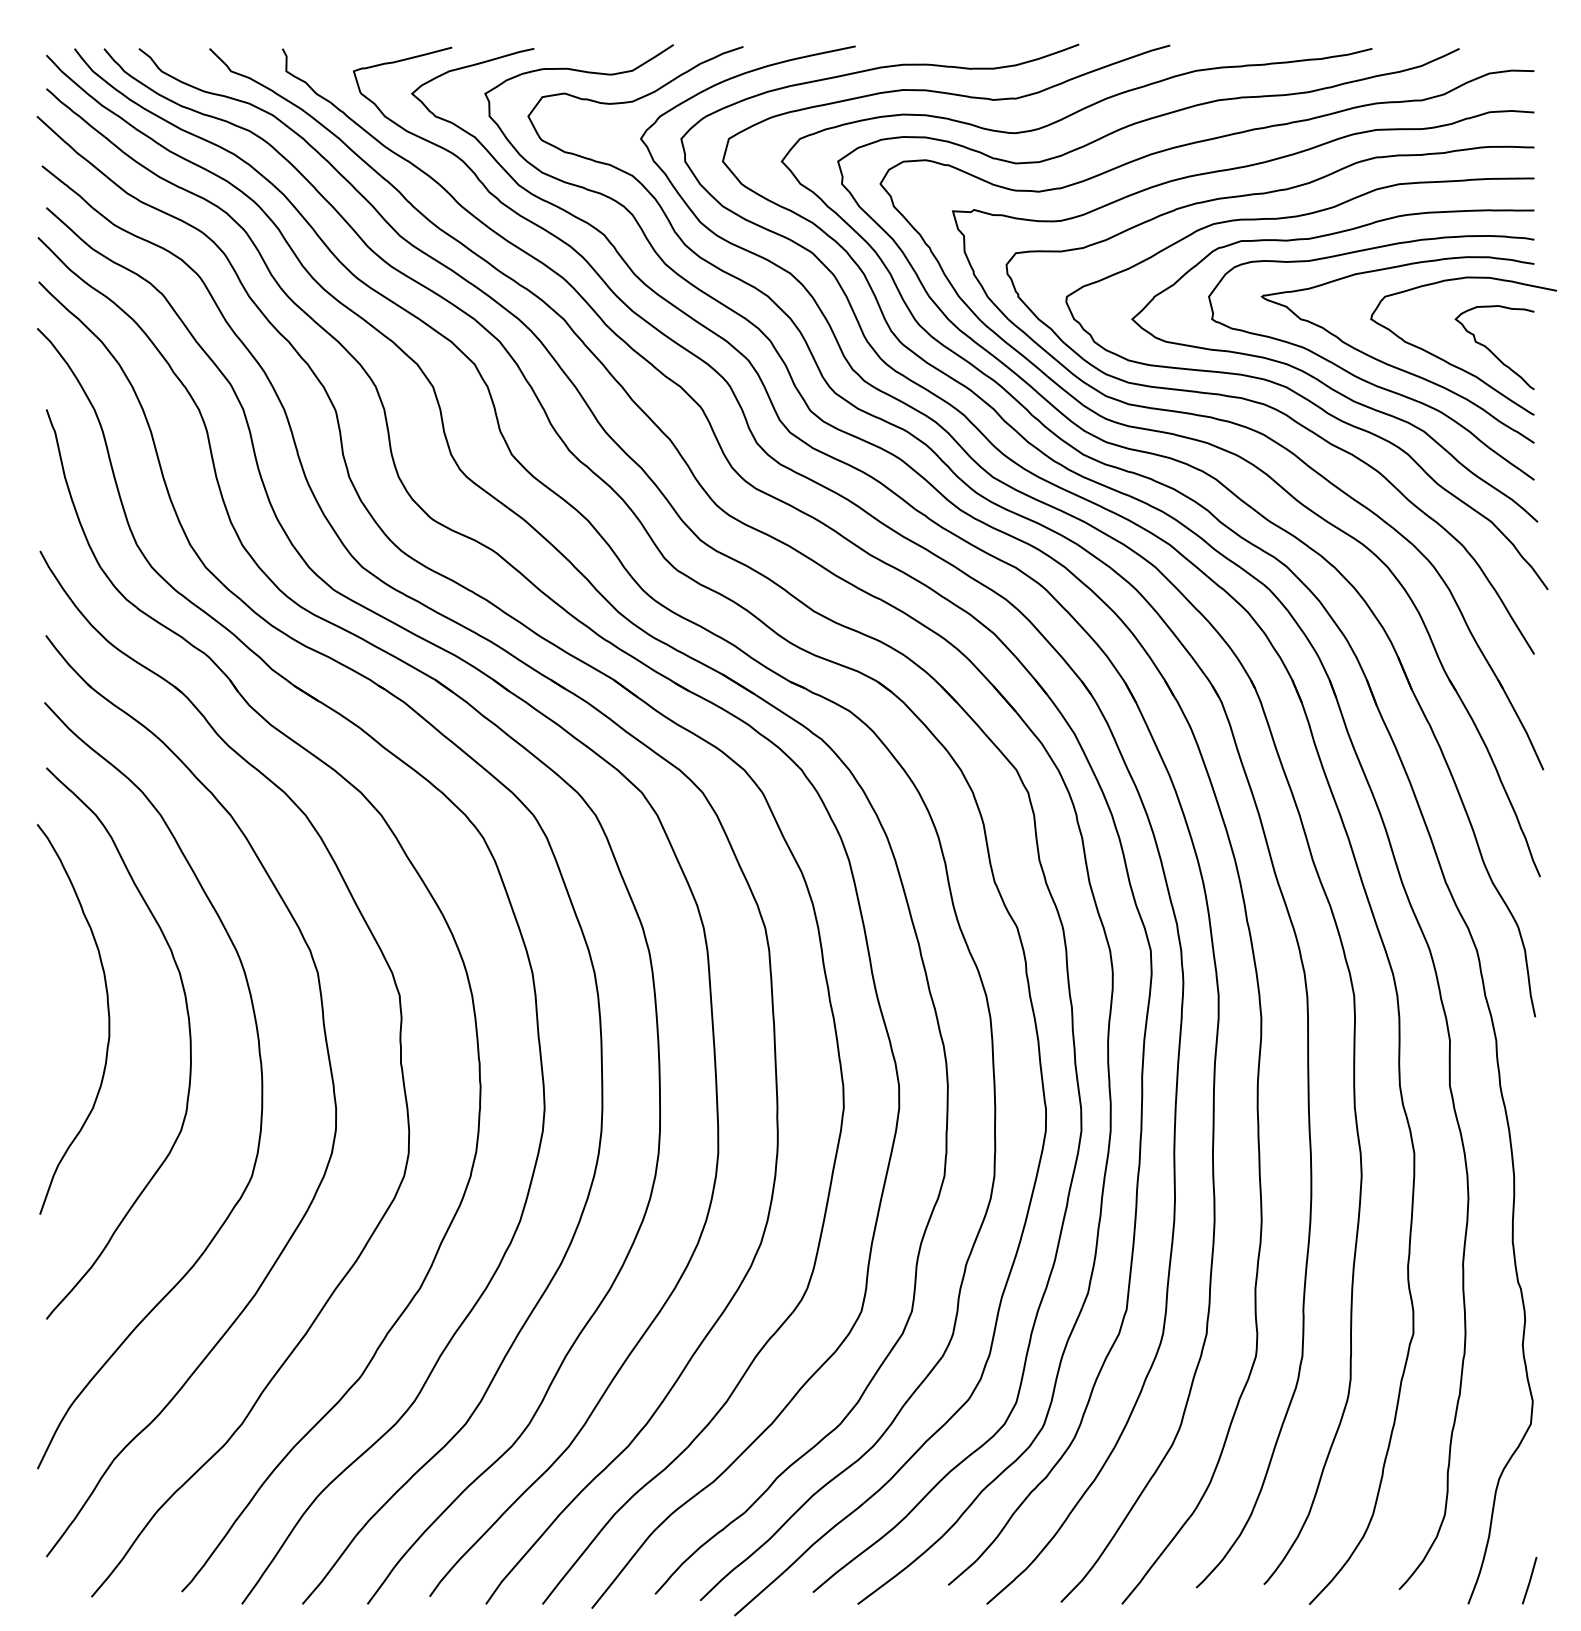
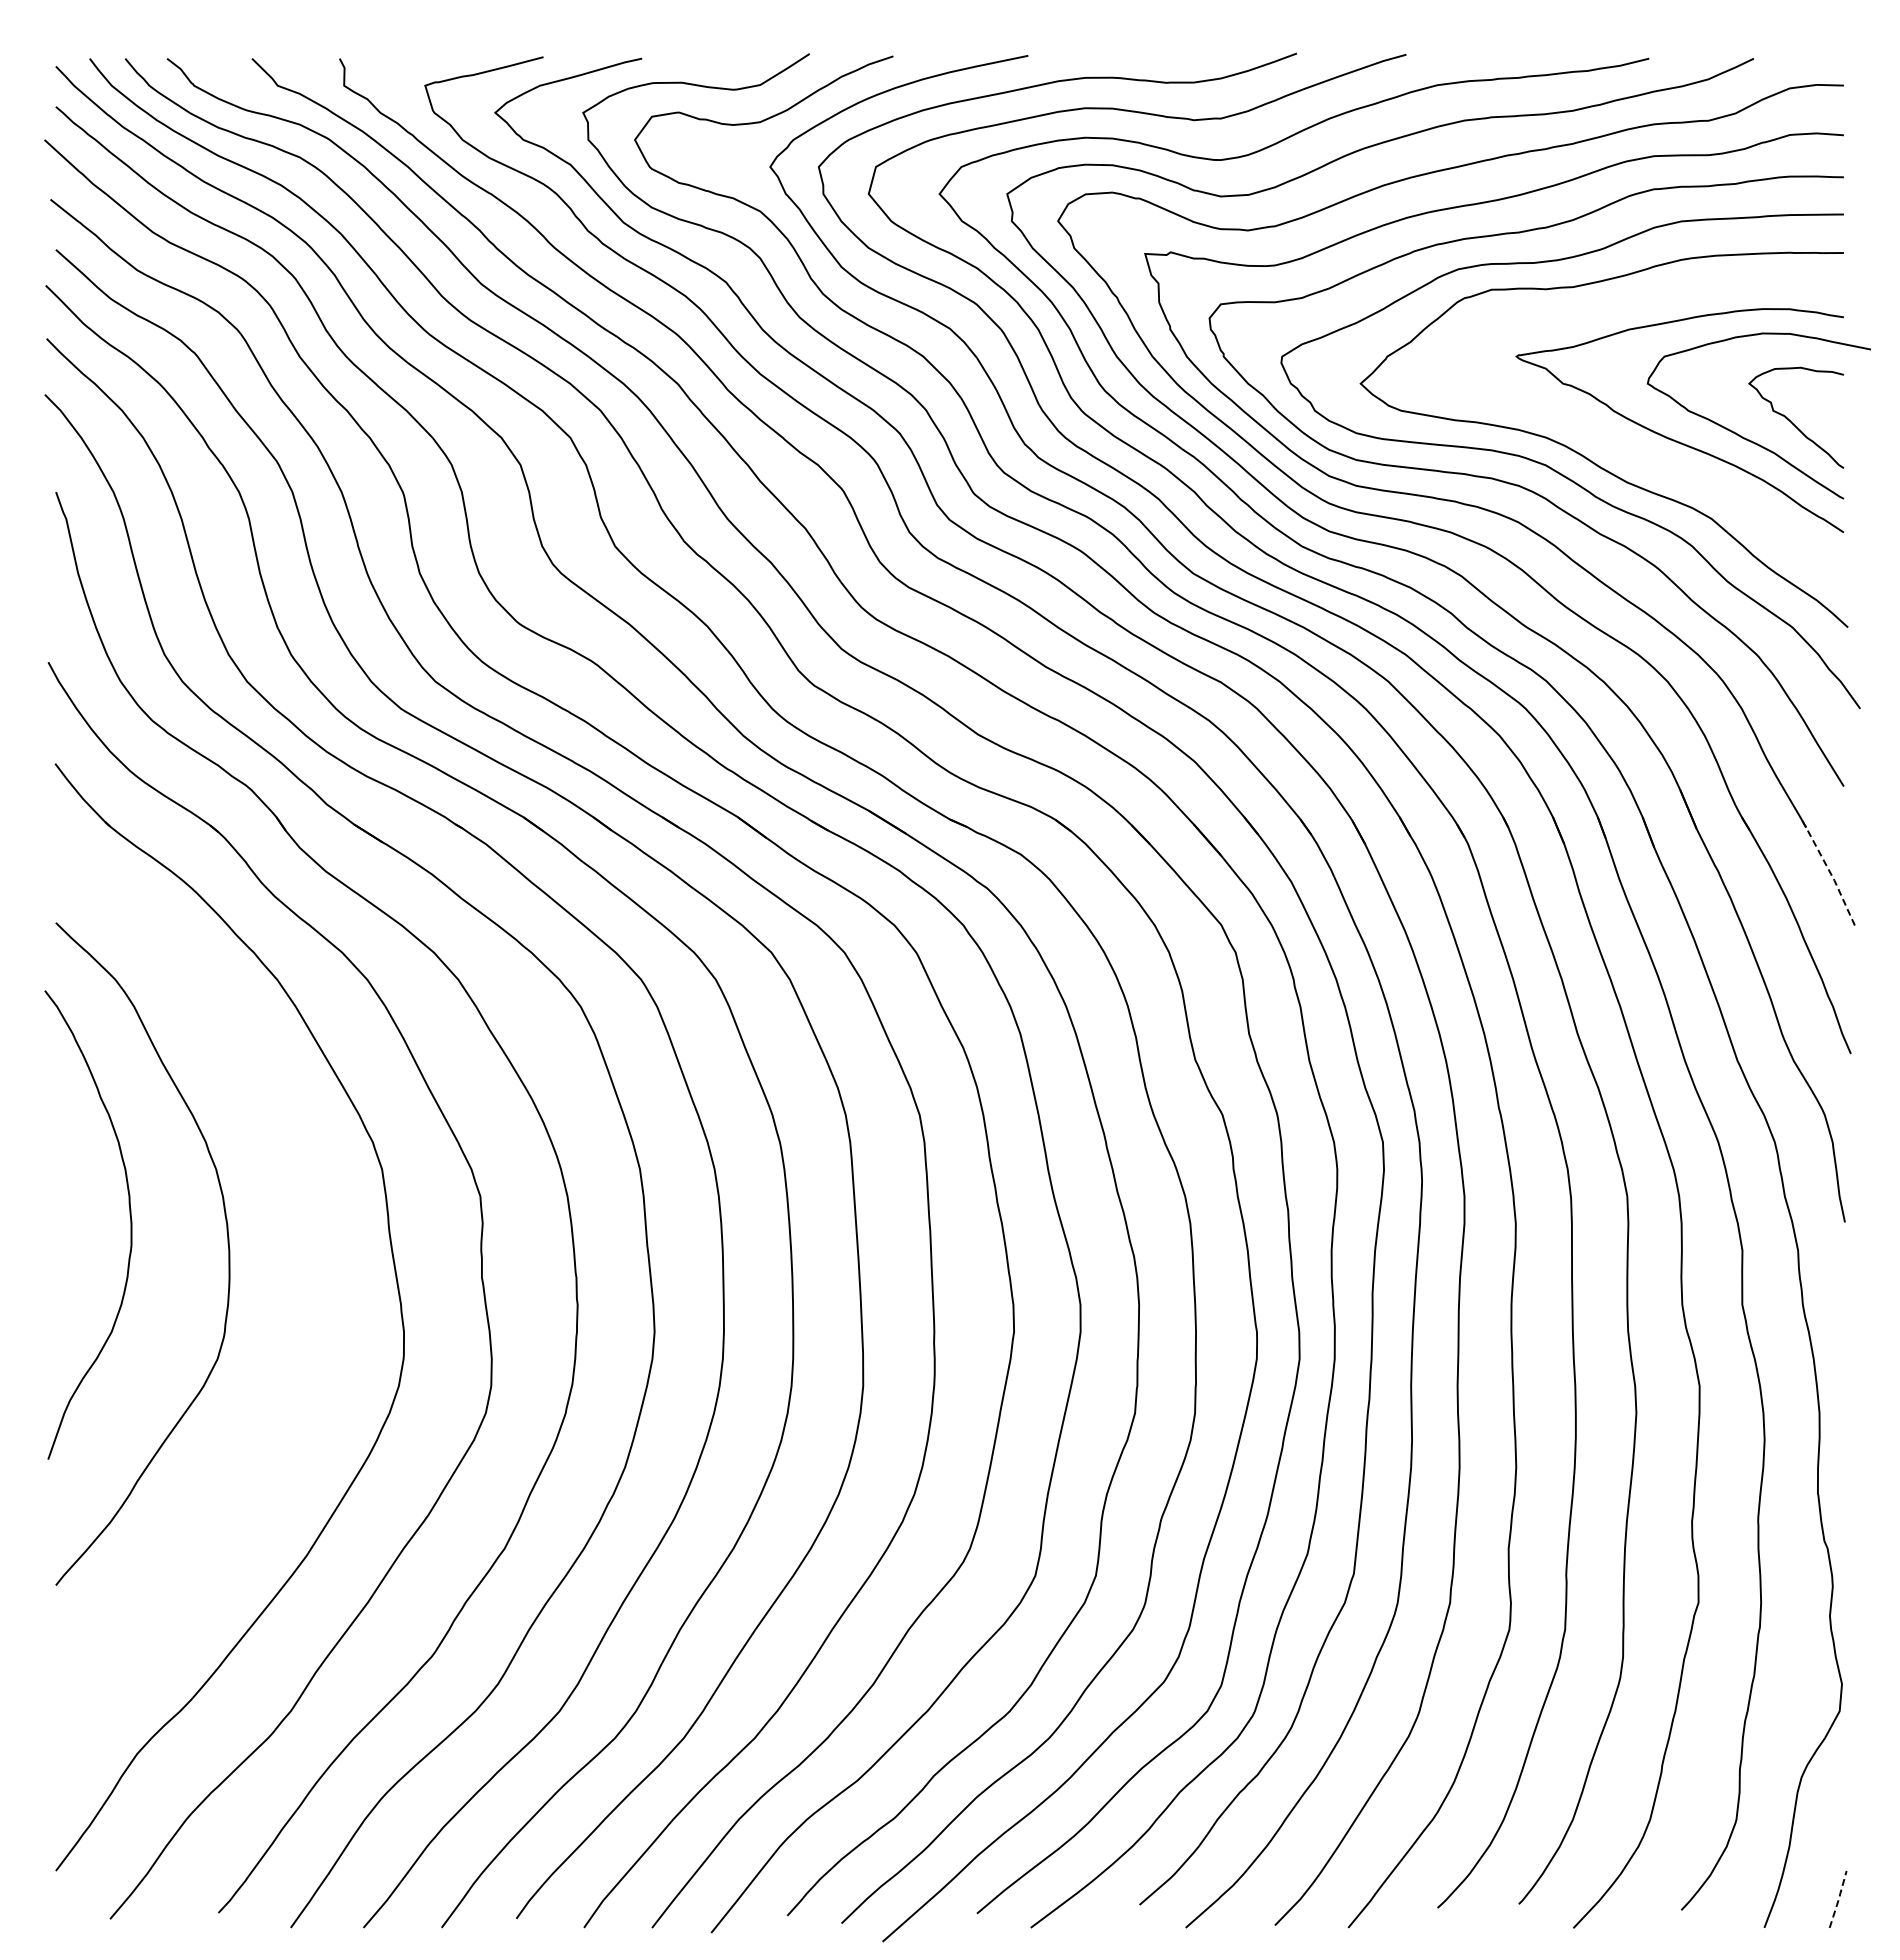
curve: (1363, 379) -> (1638, 455), removed
line: (1522, 724) -> (1829, 870), solid -> dashed
curve: (260, 1073) -> (313, 1289), removed
line: (1529, 1580) -> (1838, 1899), solid -> dashed

